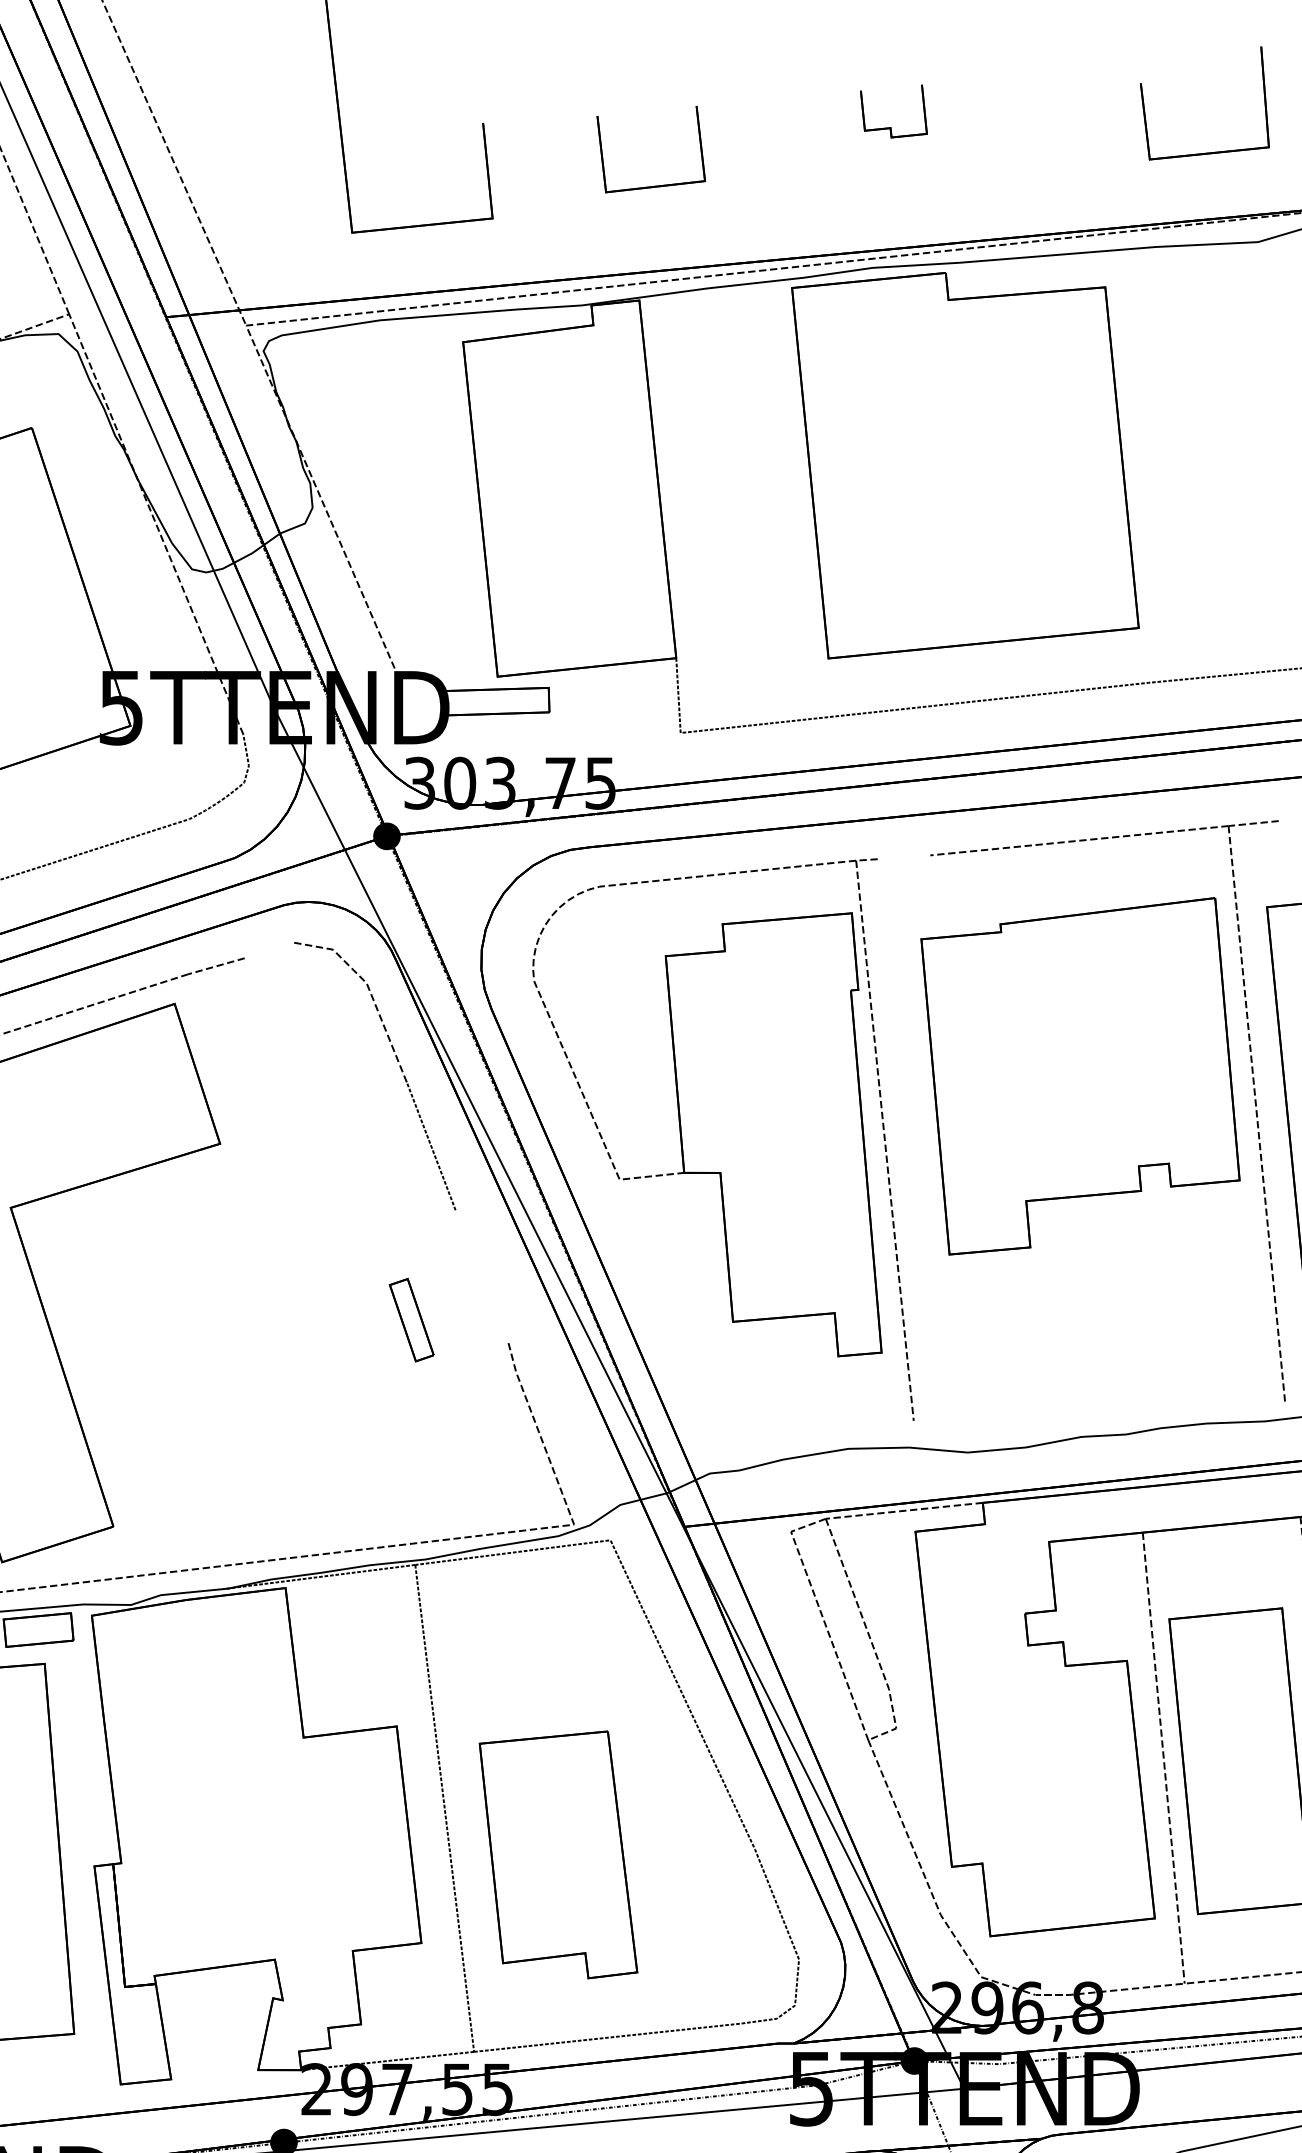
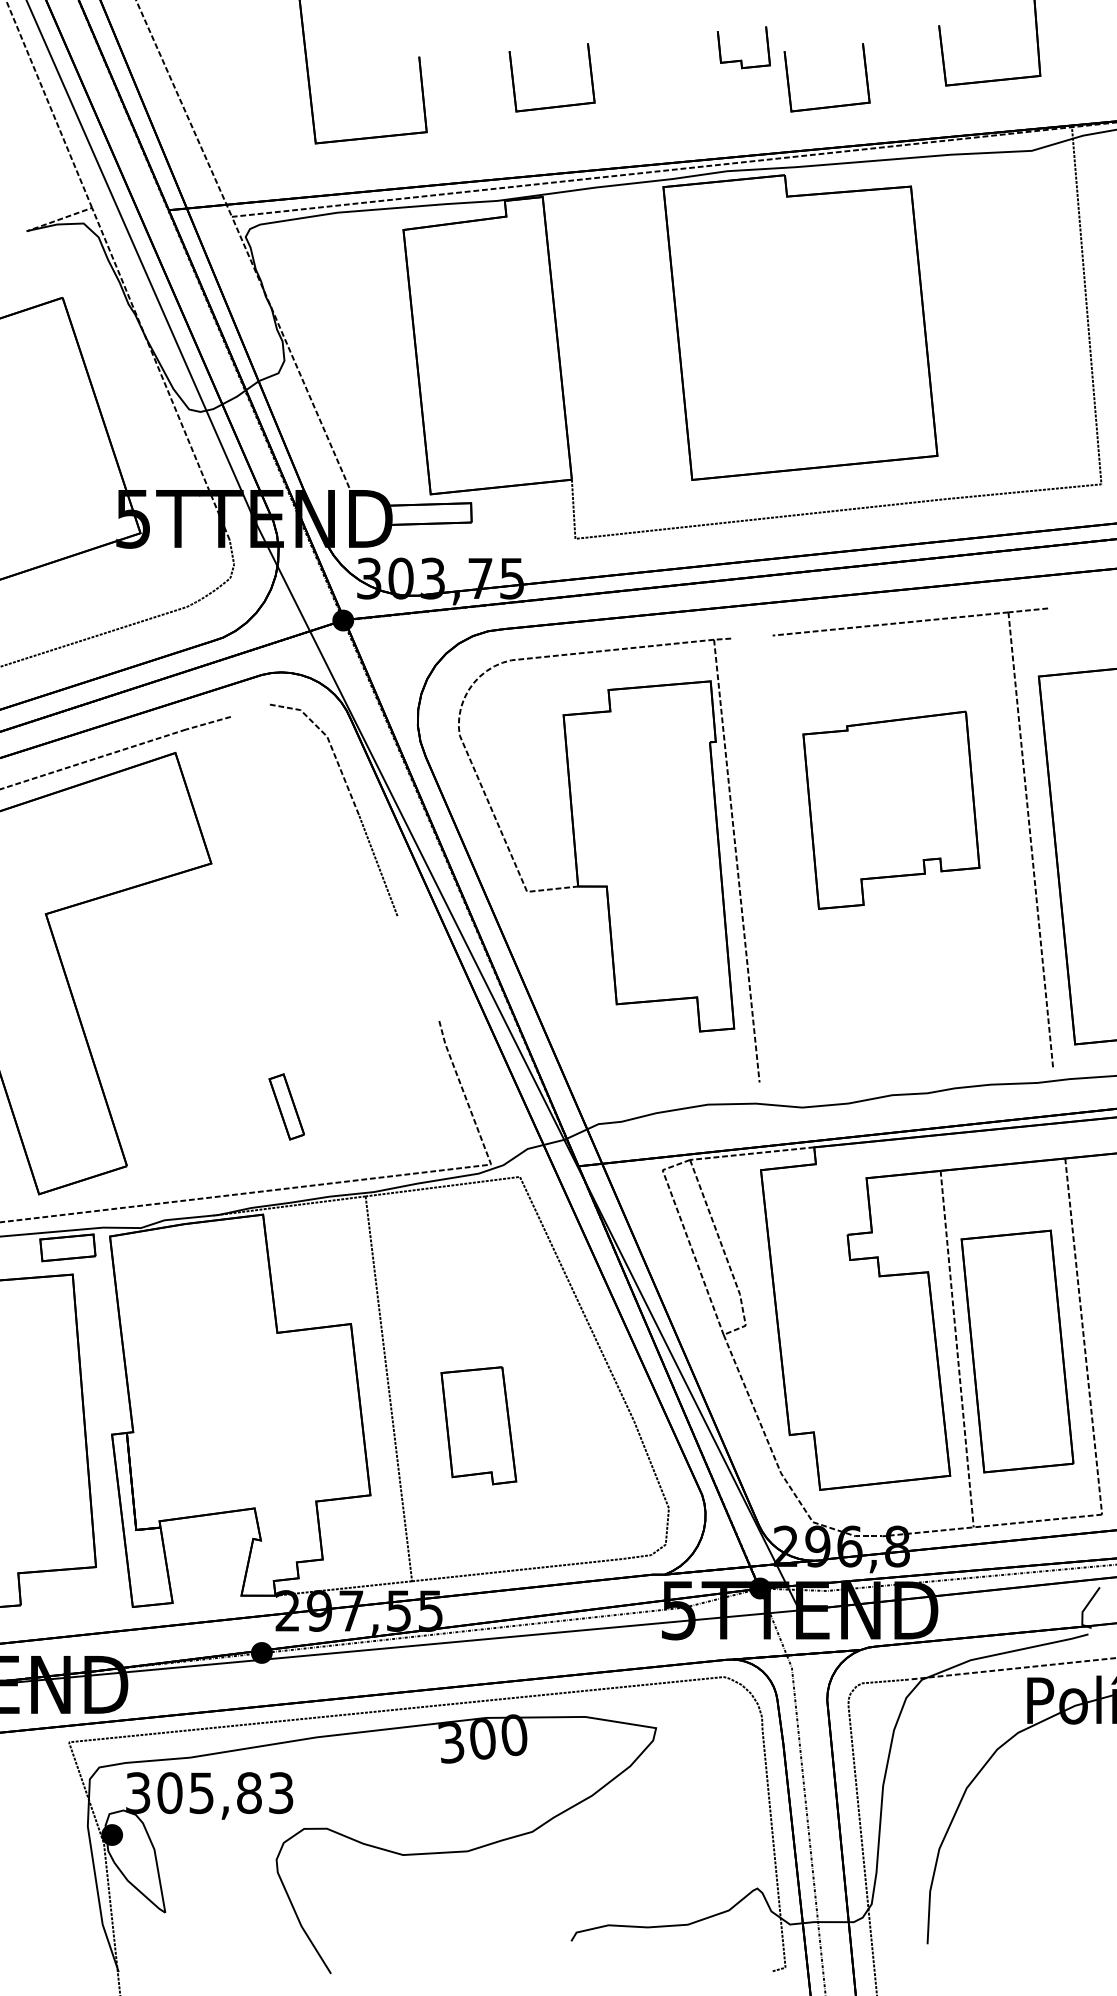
part: (1005, 184) -> (832, 105), added
part: (1080, 1076) -> (891, 810), size x0.7
part: (411, 1319) -> (286, 1106), moved
part: (558, 1854) -> (478, 1425), size x0.6

